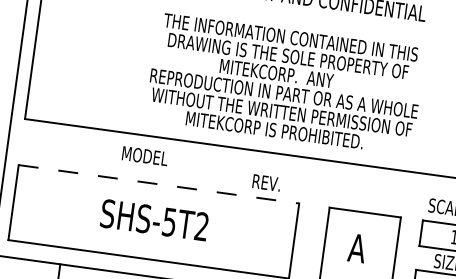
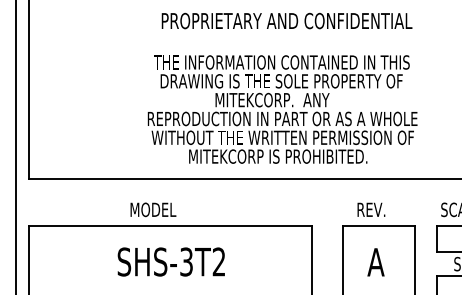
text: (145, 155) -> (153, 209), moved
text: (266, 182) -> (371, 209), moved
line: (158, 183) -> (170, 225), dashed -> solid
text: (169, 221) -> (186, 261), SHS-5T2 -> SHS-3T2

